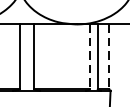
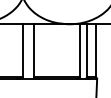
line: (89, 57) -> (79, 51), dashed -> solid
line: (109, 57) -> (96, 51), dashed -> solid

